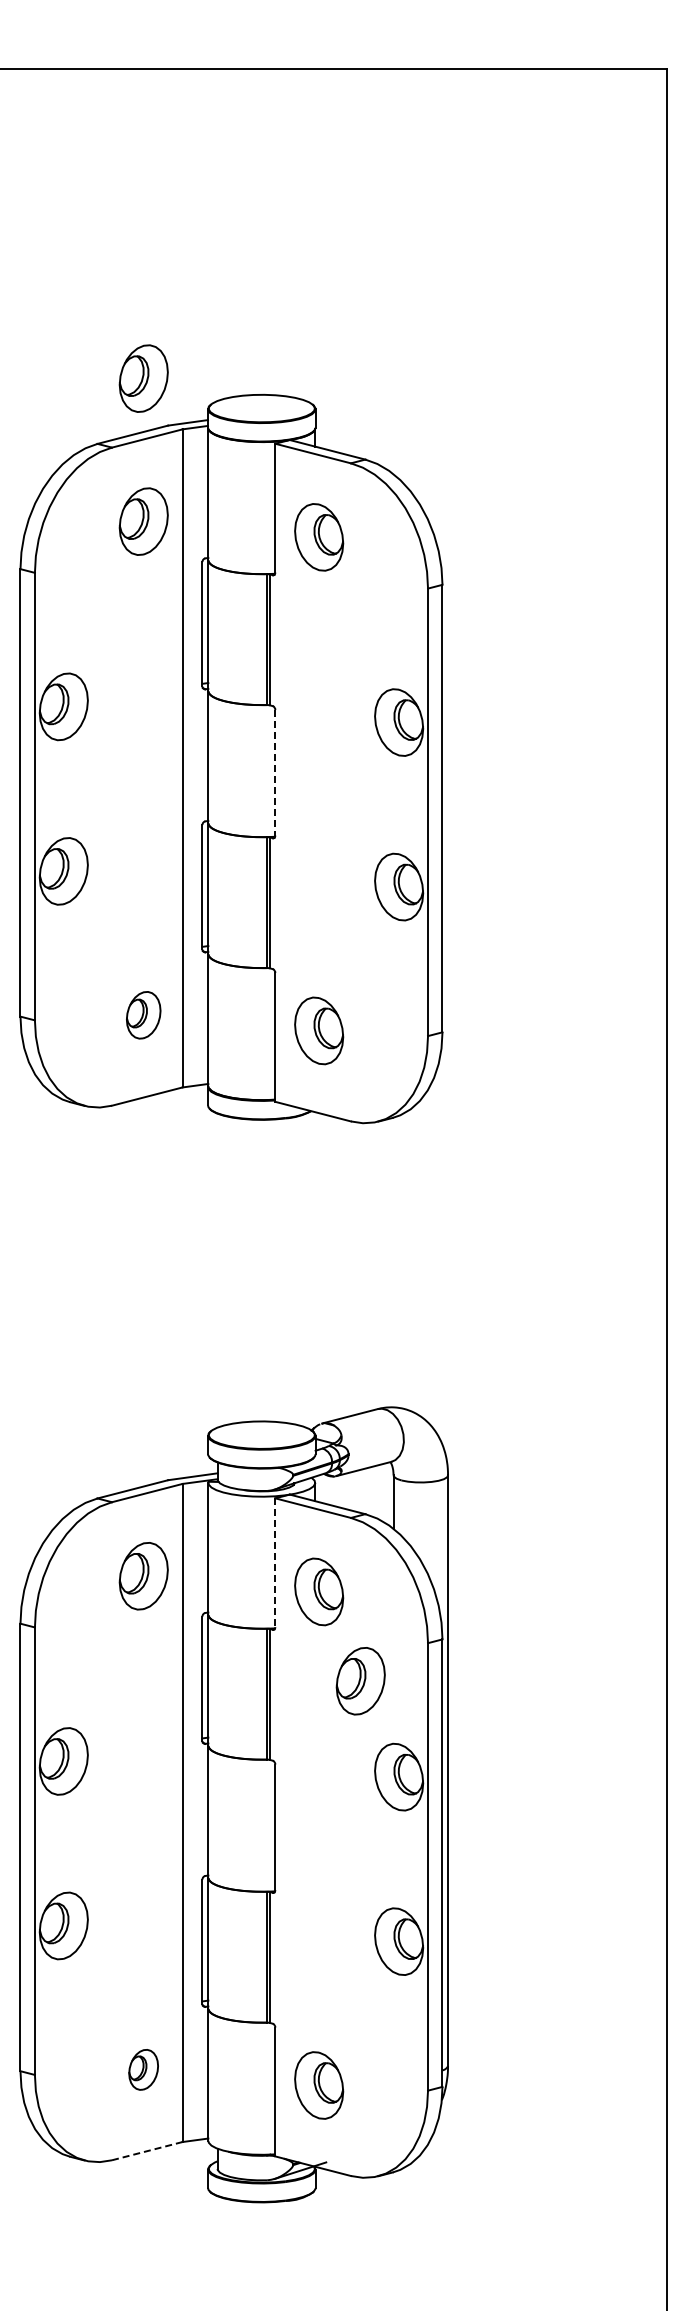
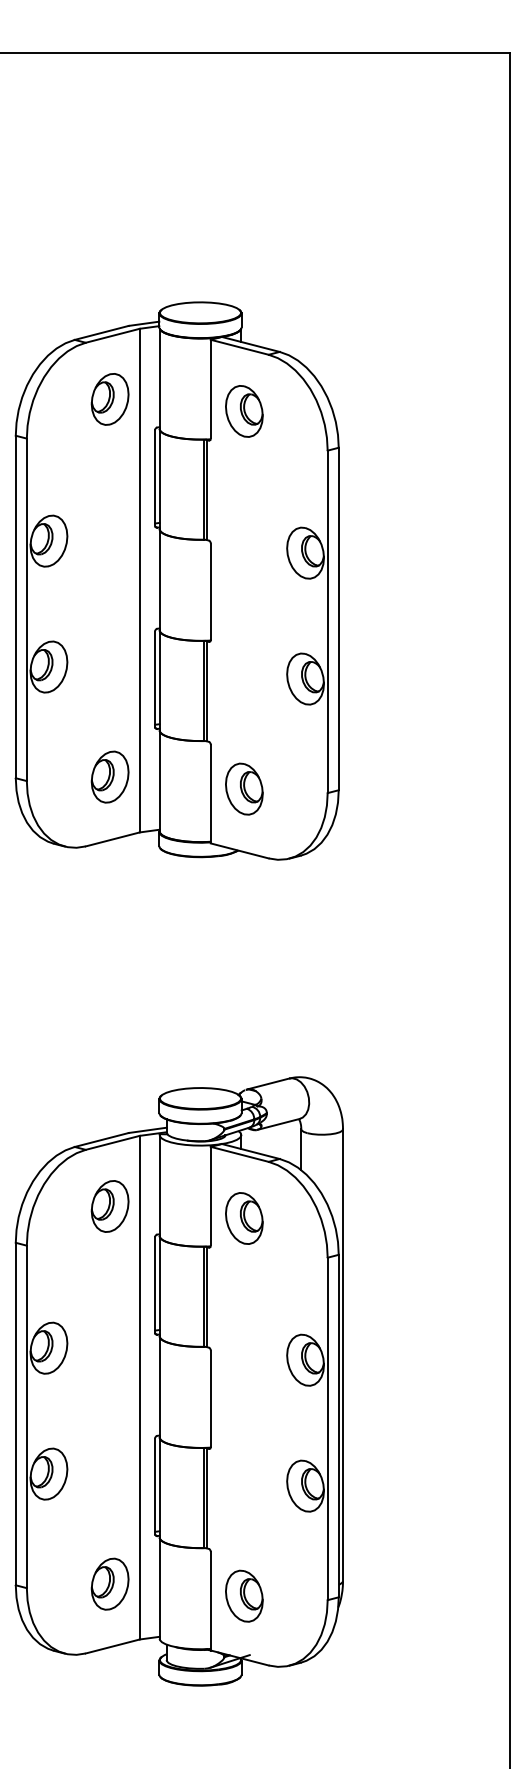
part: (143, 378) -> (109, 289), removed
line: (275, 772) -> (210, 591), dashed -> solid
part: (143, 1015) -> (109, 777), size x1.43
line: (275, 1563) -> (210, 1196), dashed -> solid
part: (360, 1681) -> (276, 1287), removed
part: (143, 2069) -> (109, 1583), size x1.67
line: (147, 2151) -> (113, 1646), dashed -> solid

